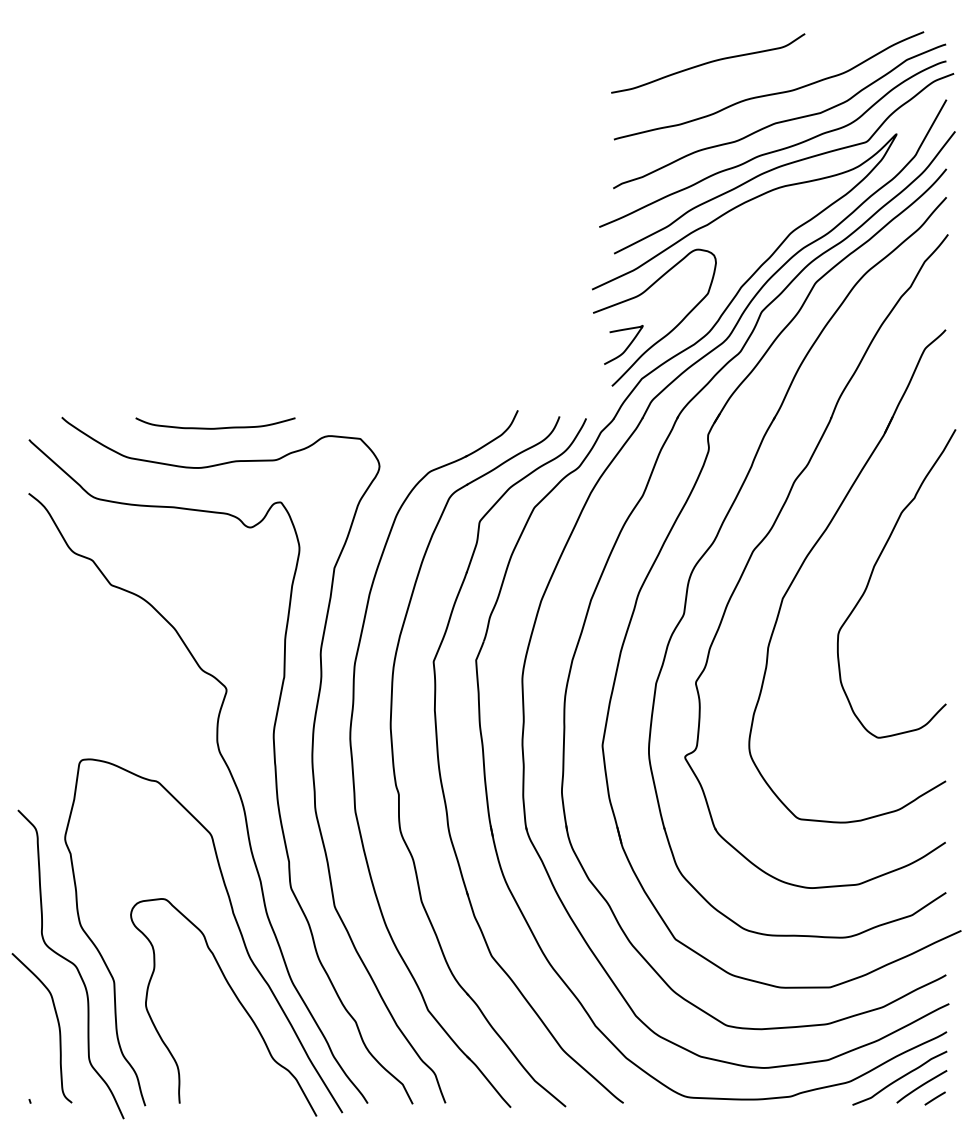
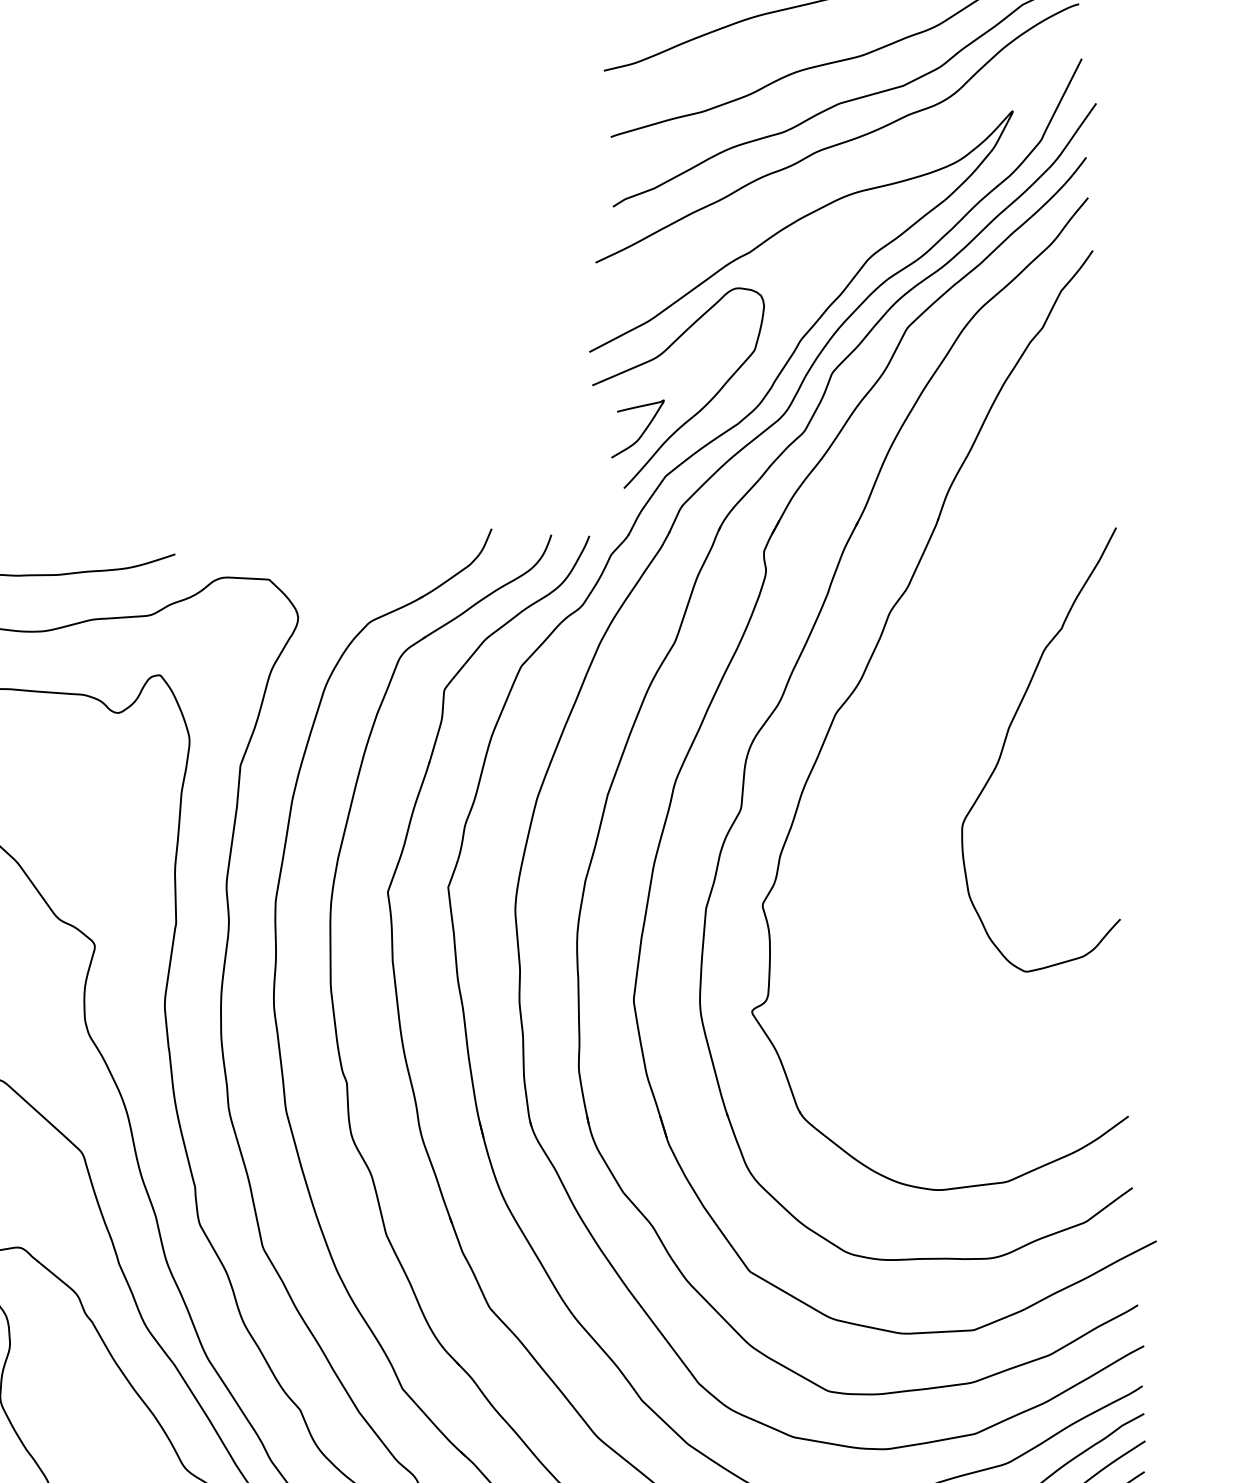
curve: (785, 163) -> (856, 160), removed
part: (810, 553) -> (917, 713), removed

